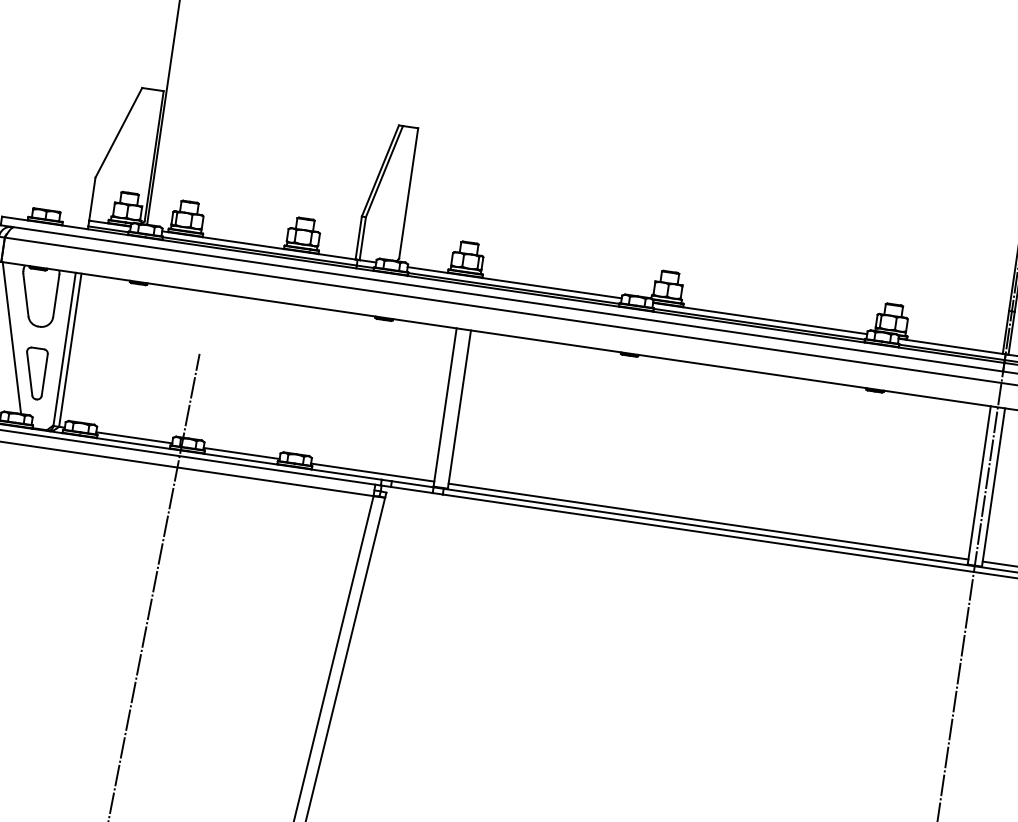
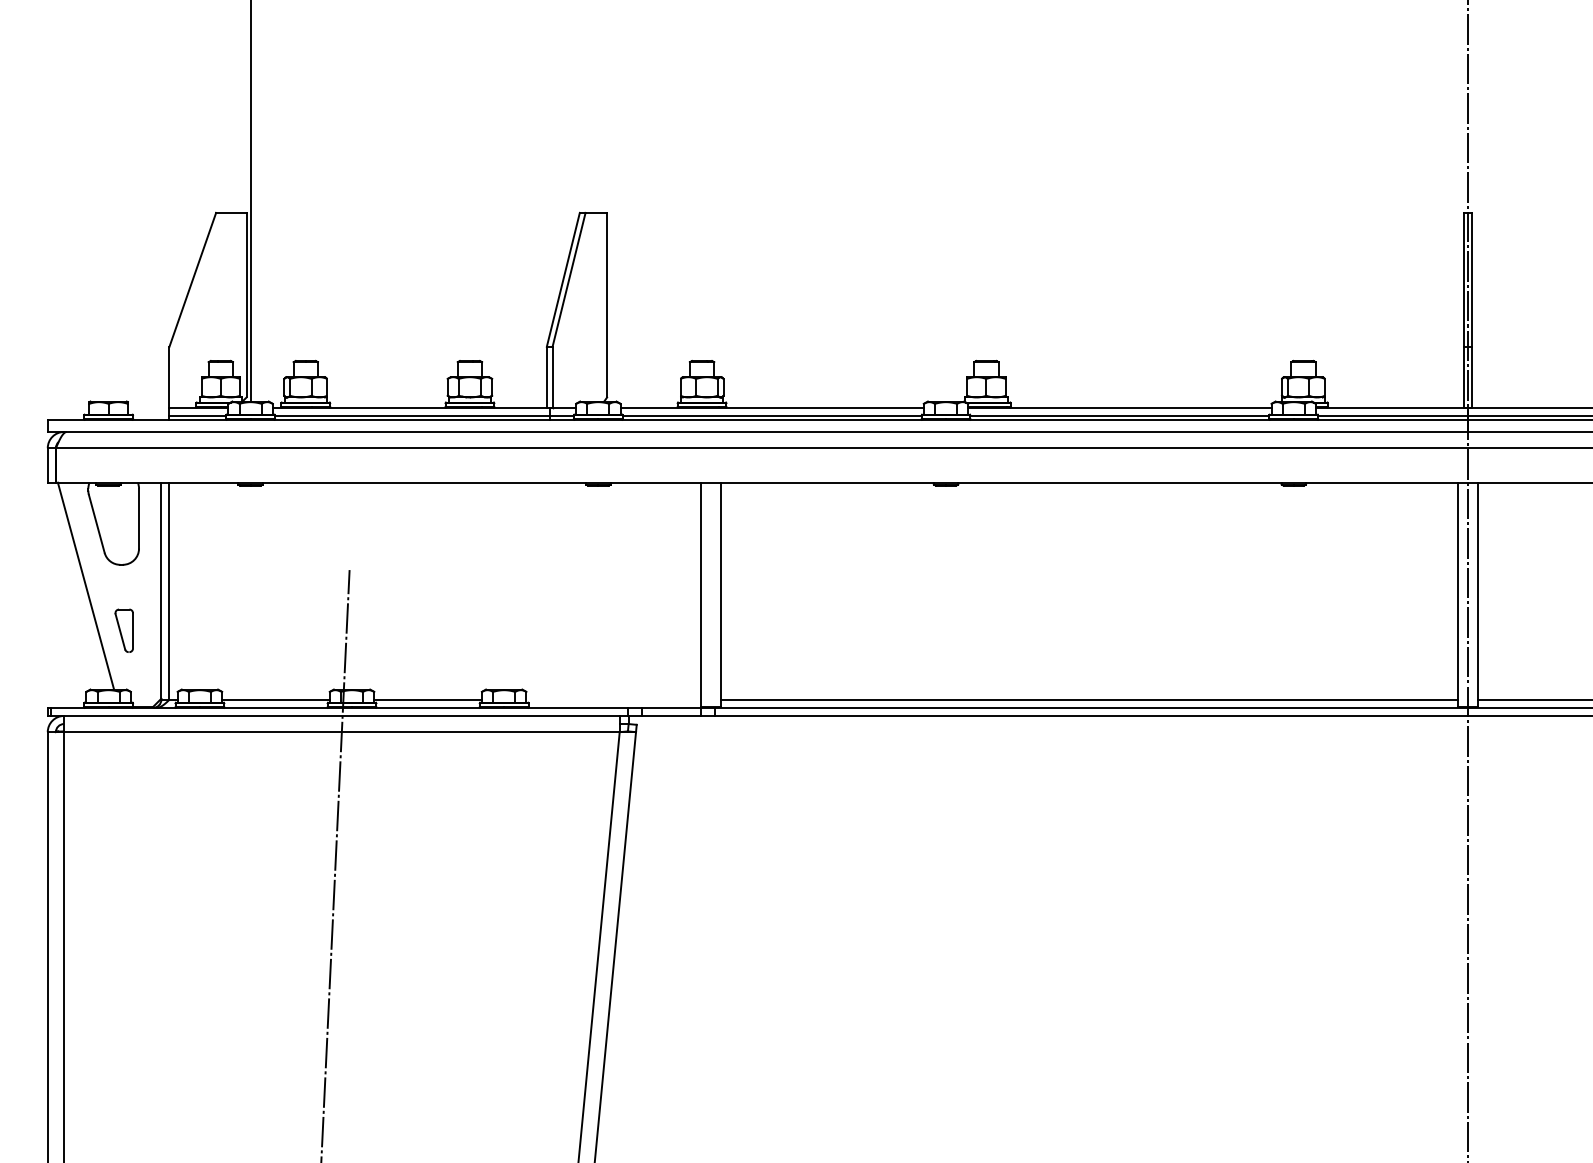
part: (33, 373) -> (123, 630), size x0.6
line: (372, 472) -> (613, 699), removed

